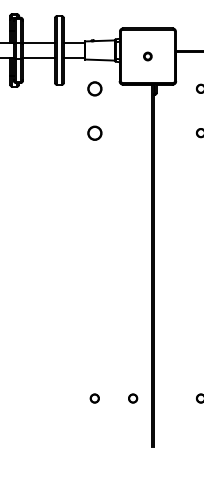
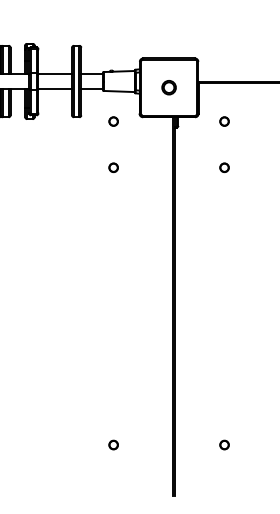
circle: (147, 56) -> (168, 87), size x1.67
part: (94, 88) -> (113, 121), size x0.62
part: (94, 132) -> (113, 167), size x0.62
part: (132, 398) -> (153, 444), removed

